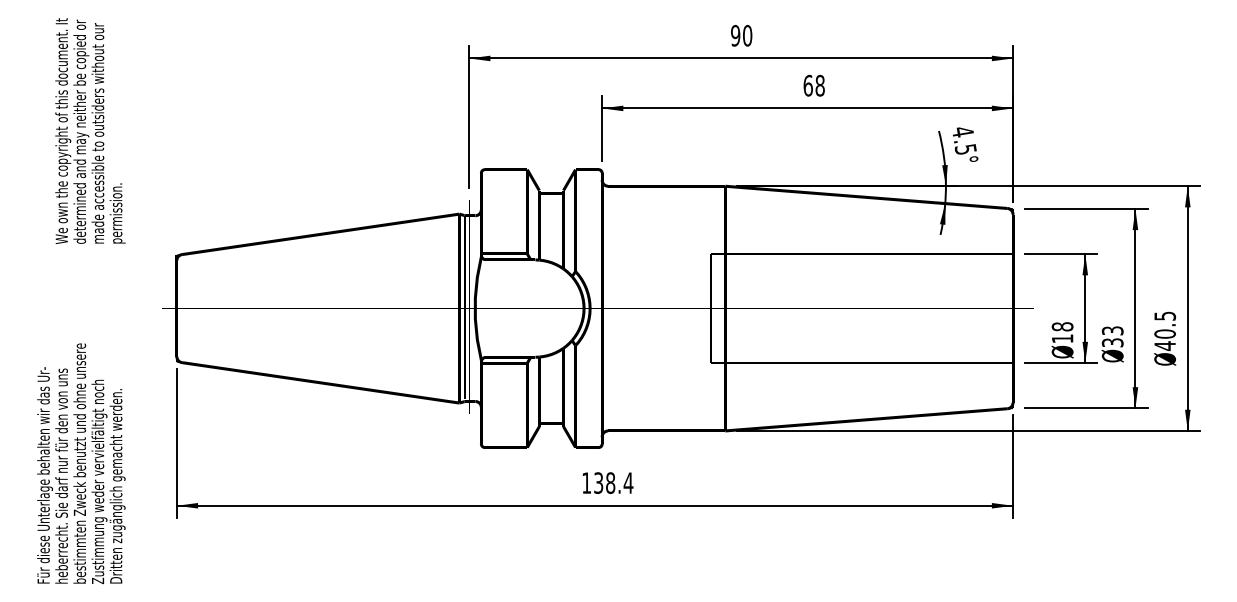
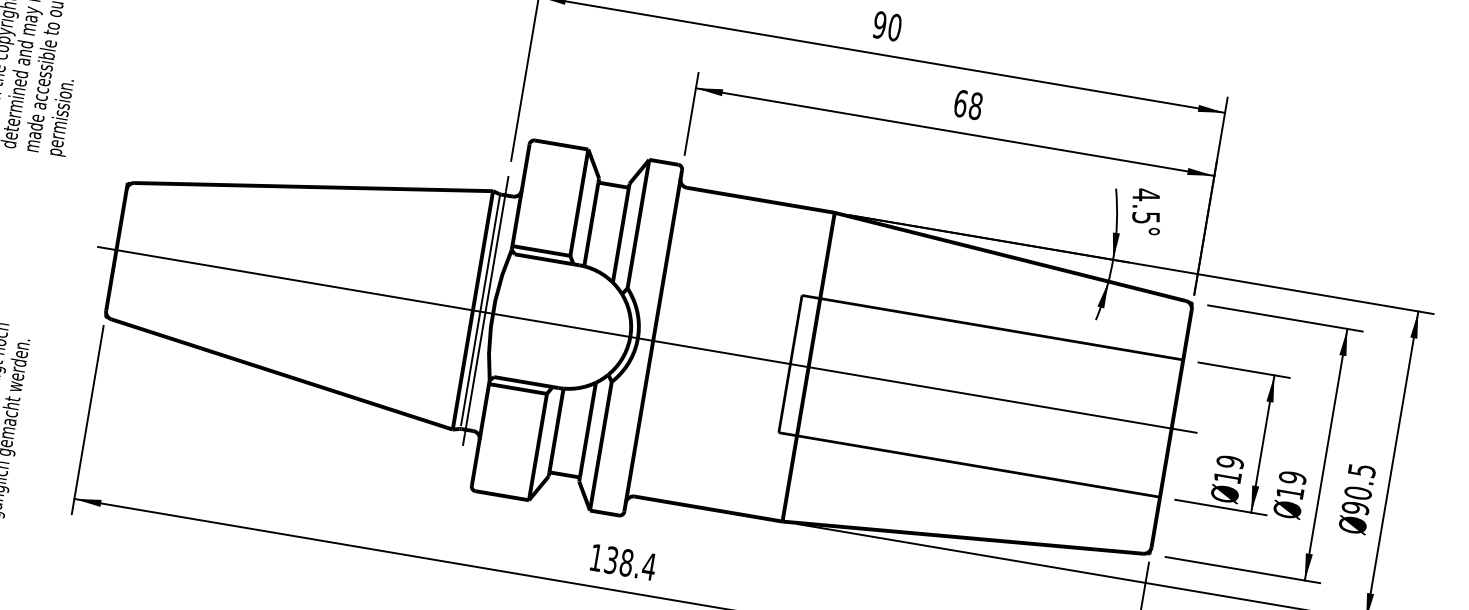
text: (1062, 326) -> (1230, 461), 18 -> 19
text: (1112, 336) -> (1291, 485), 33 -> 19
text: (1165, 346) -> (1355, 508), 40.5 -> 90.5

